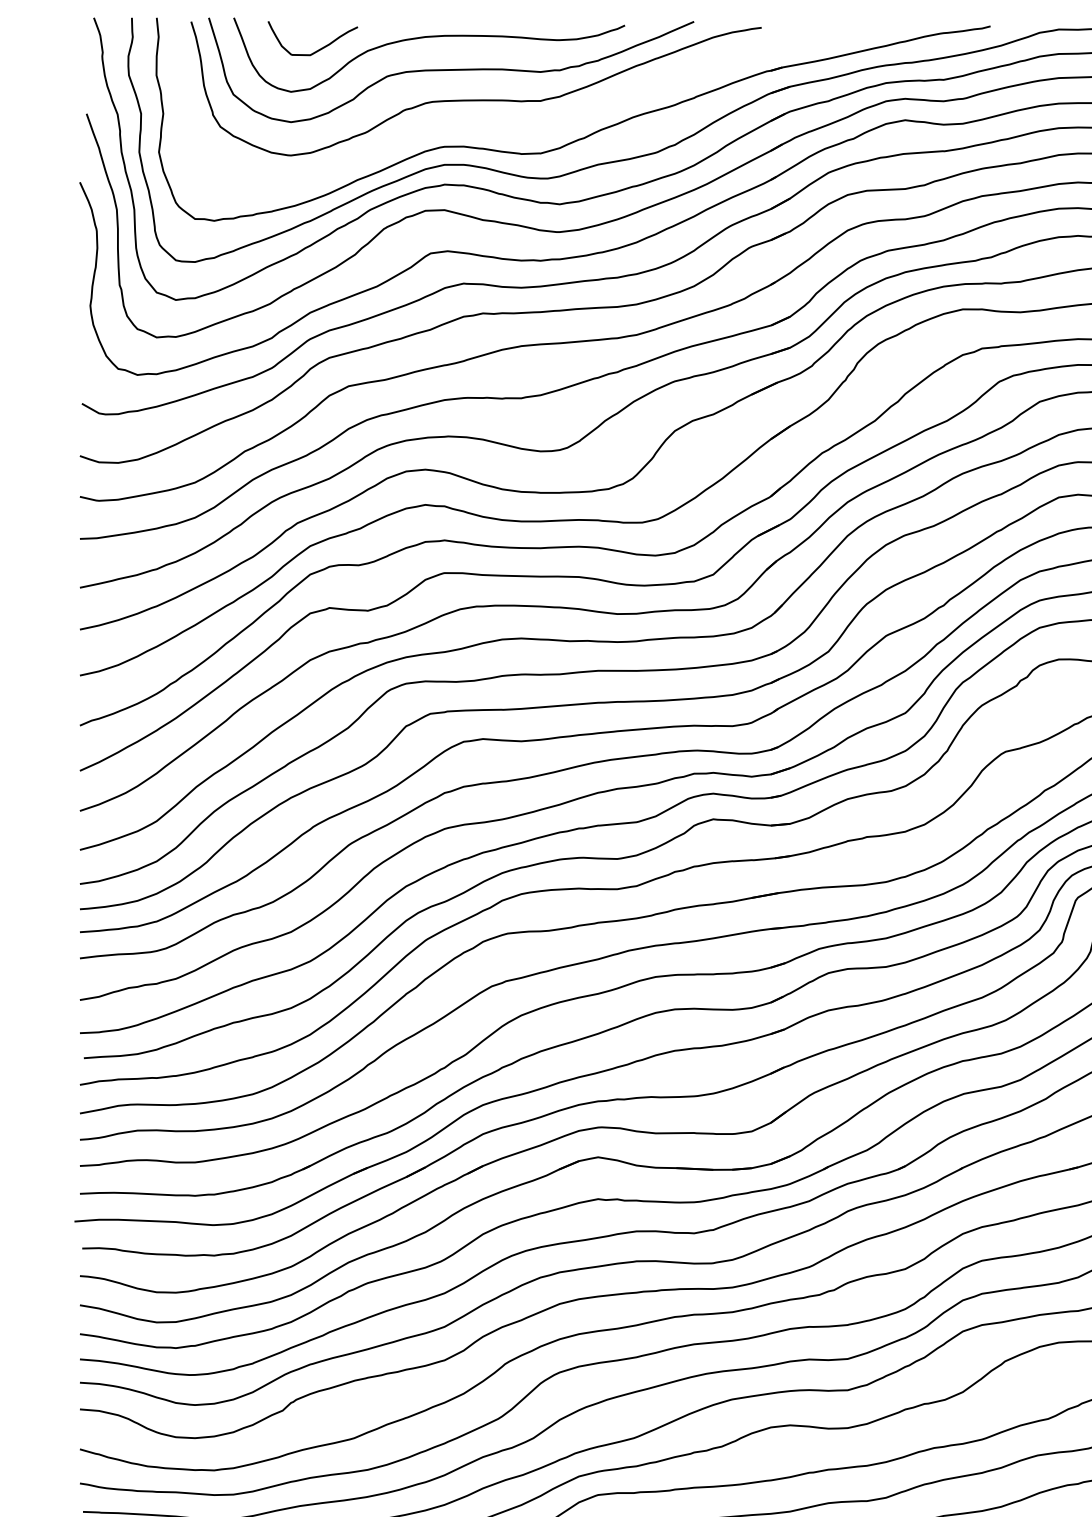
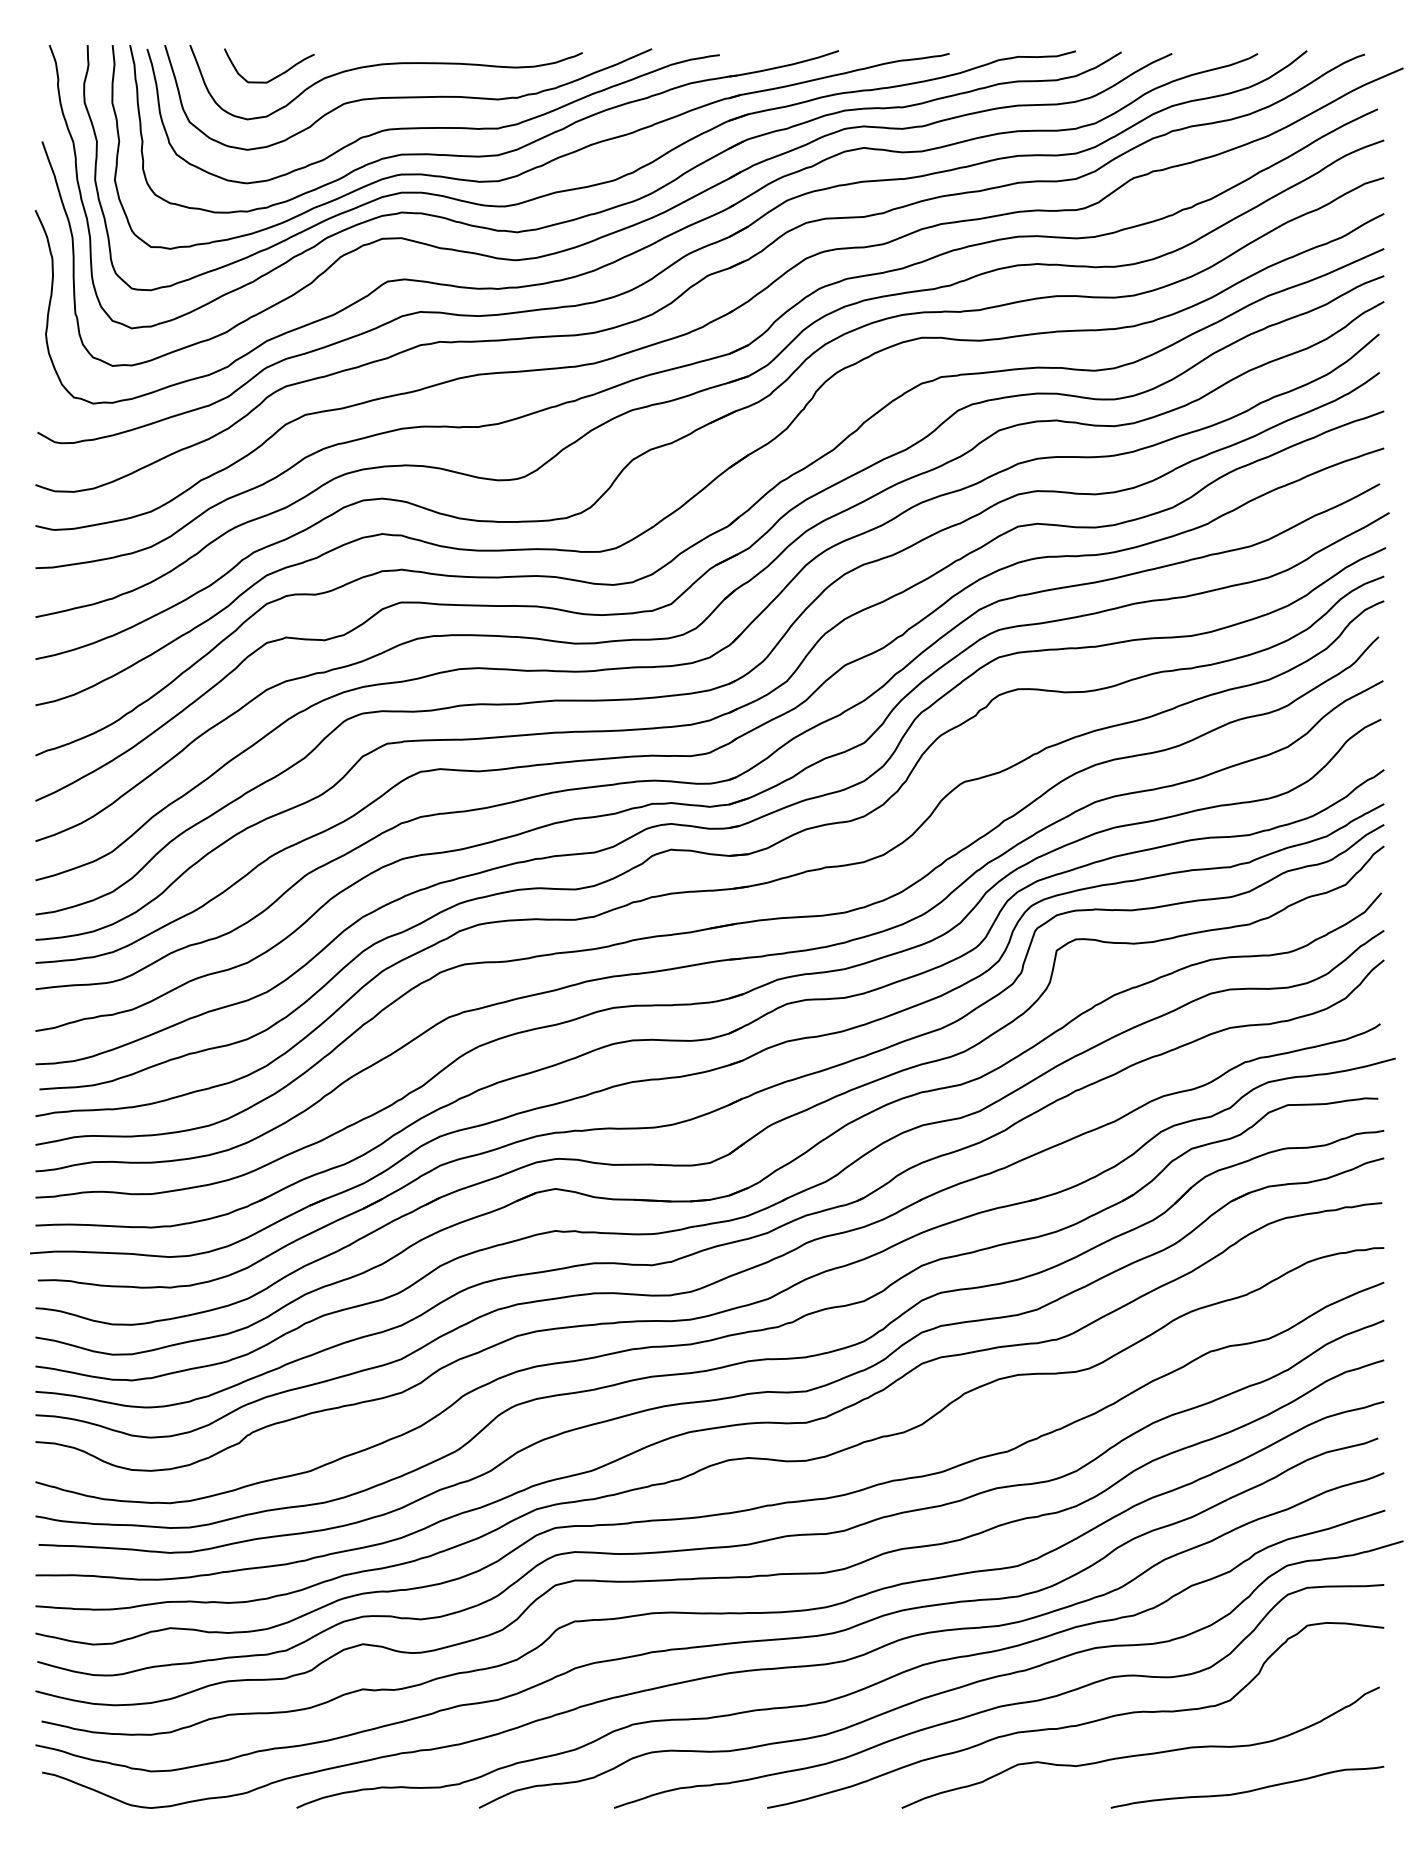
part: (533, 126) -> (490, 154), added

